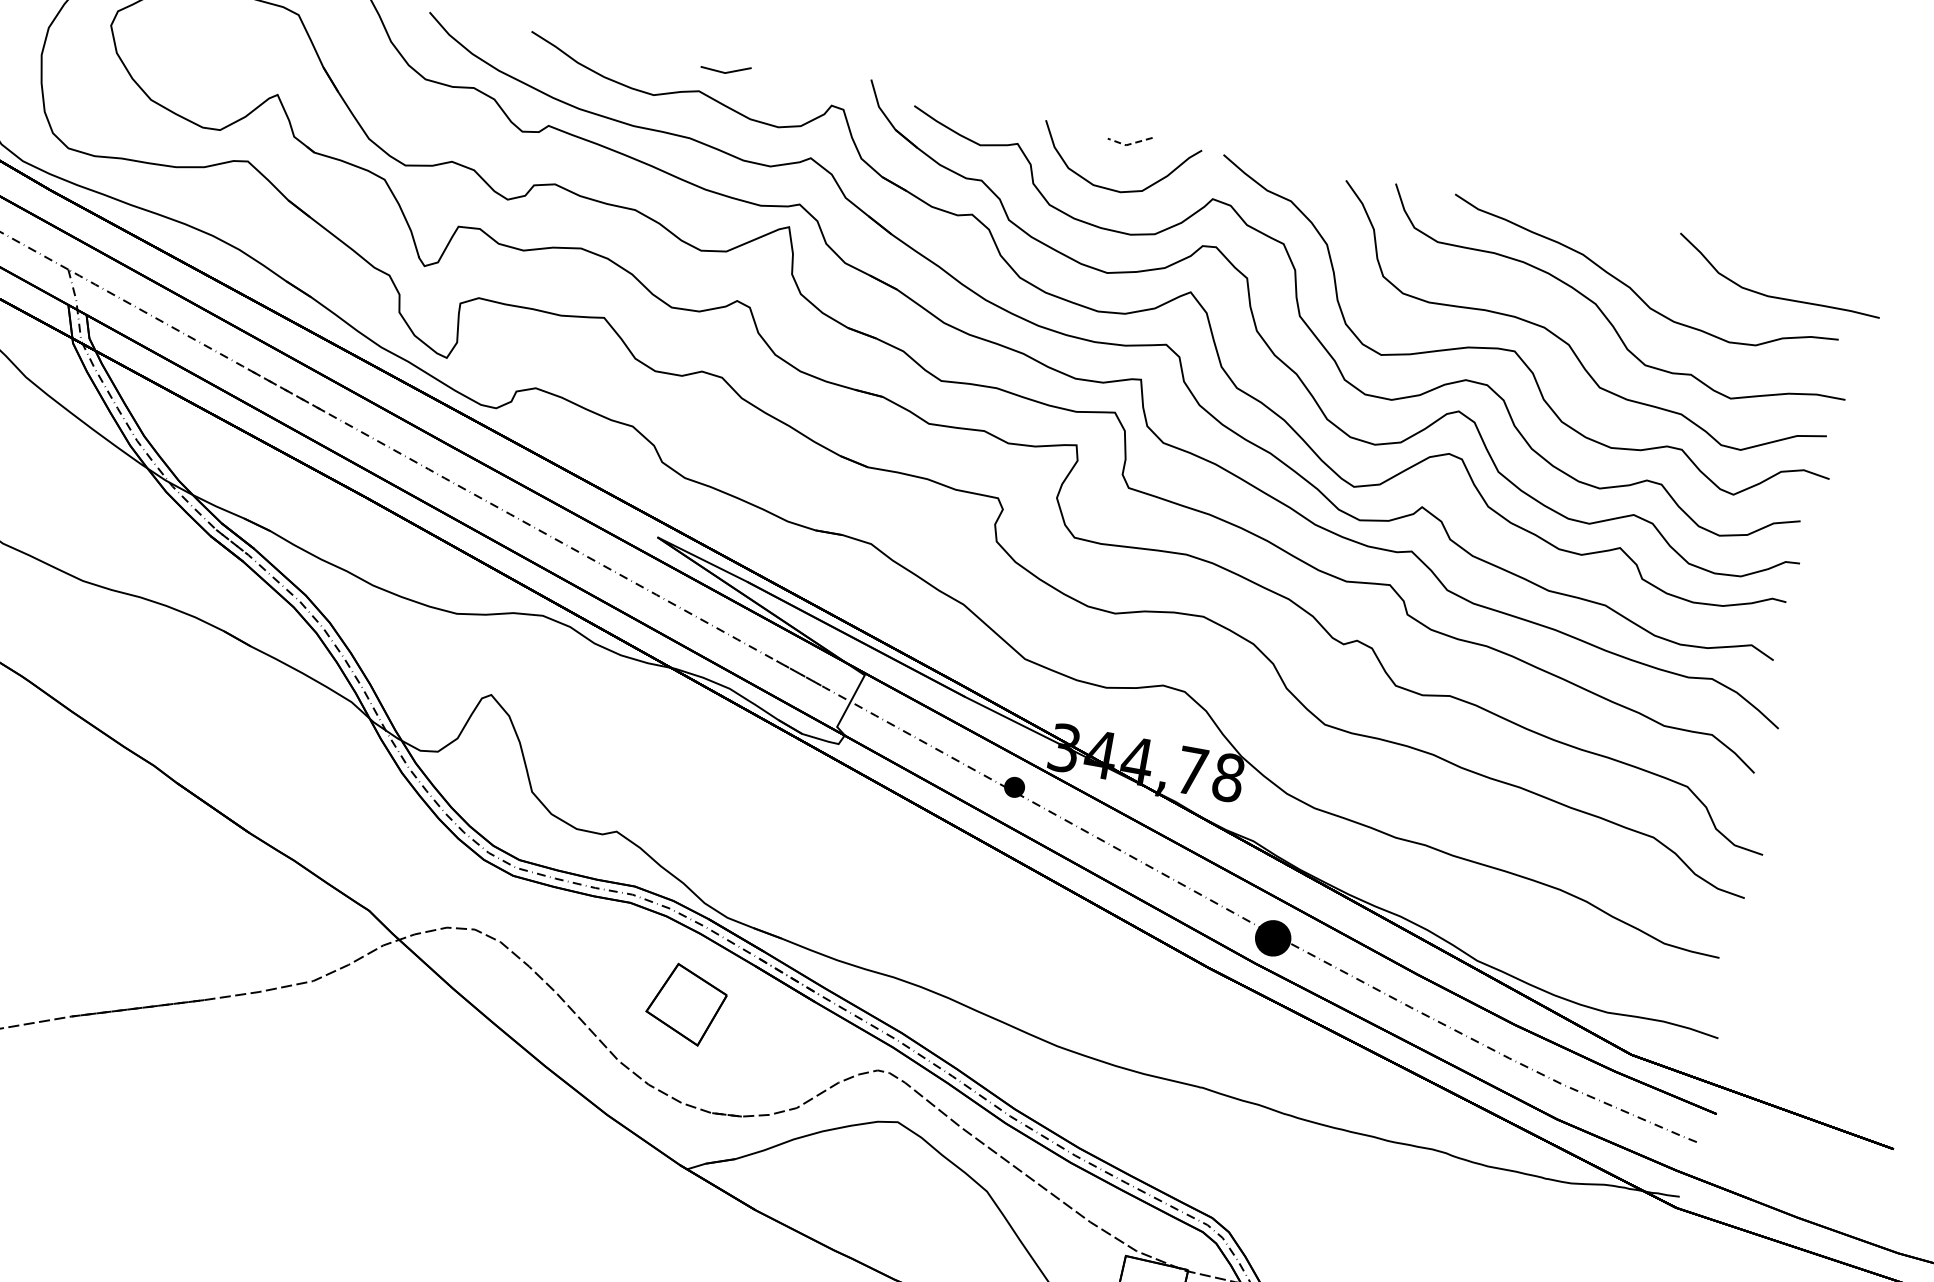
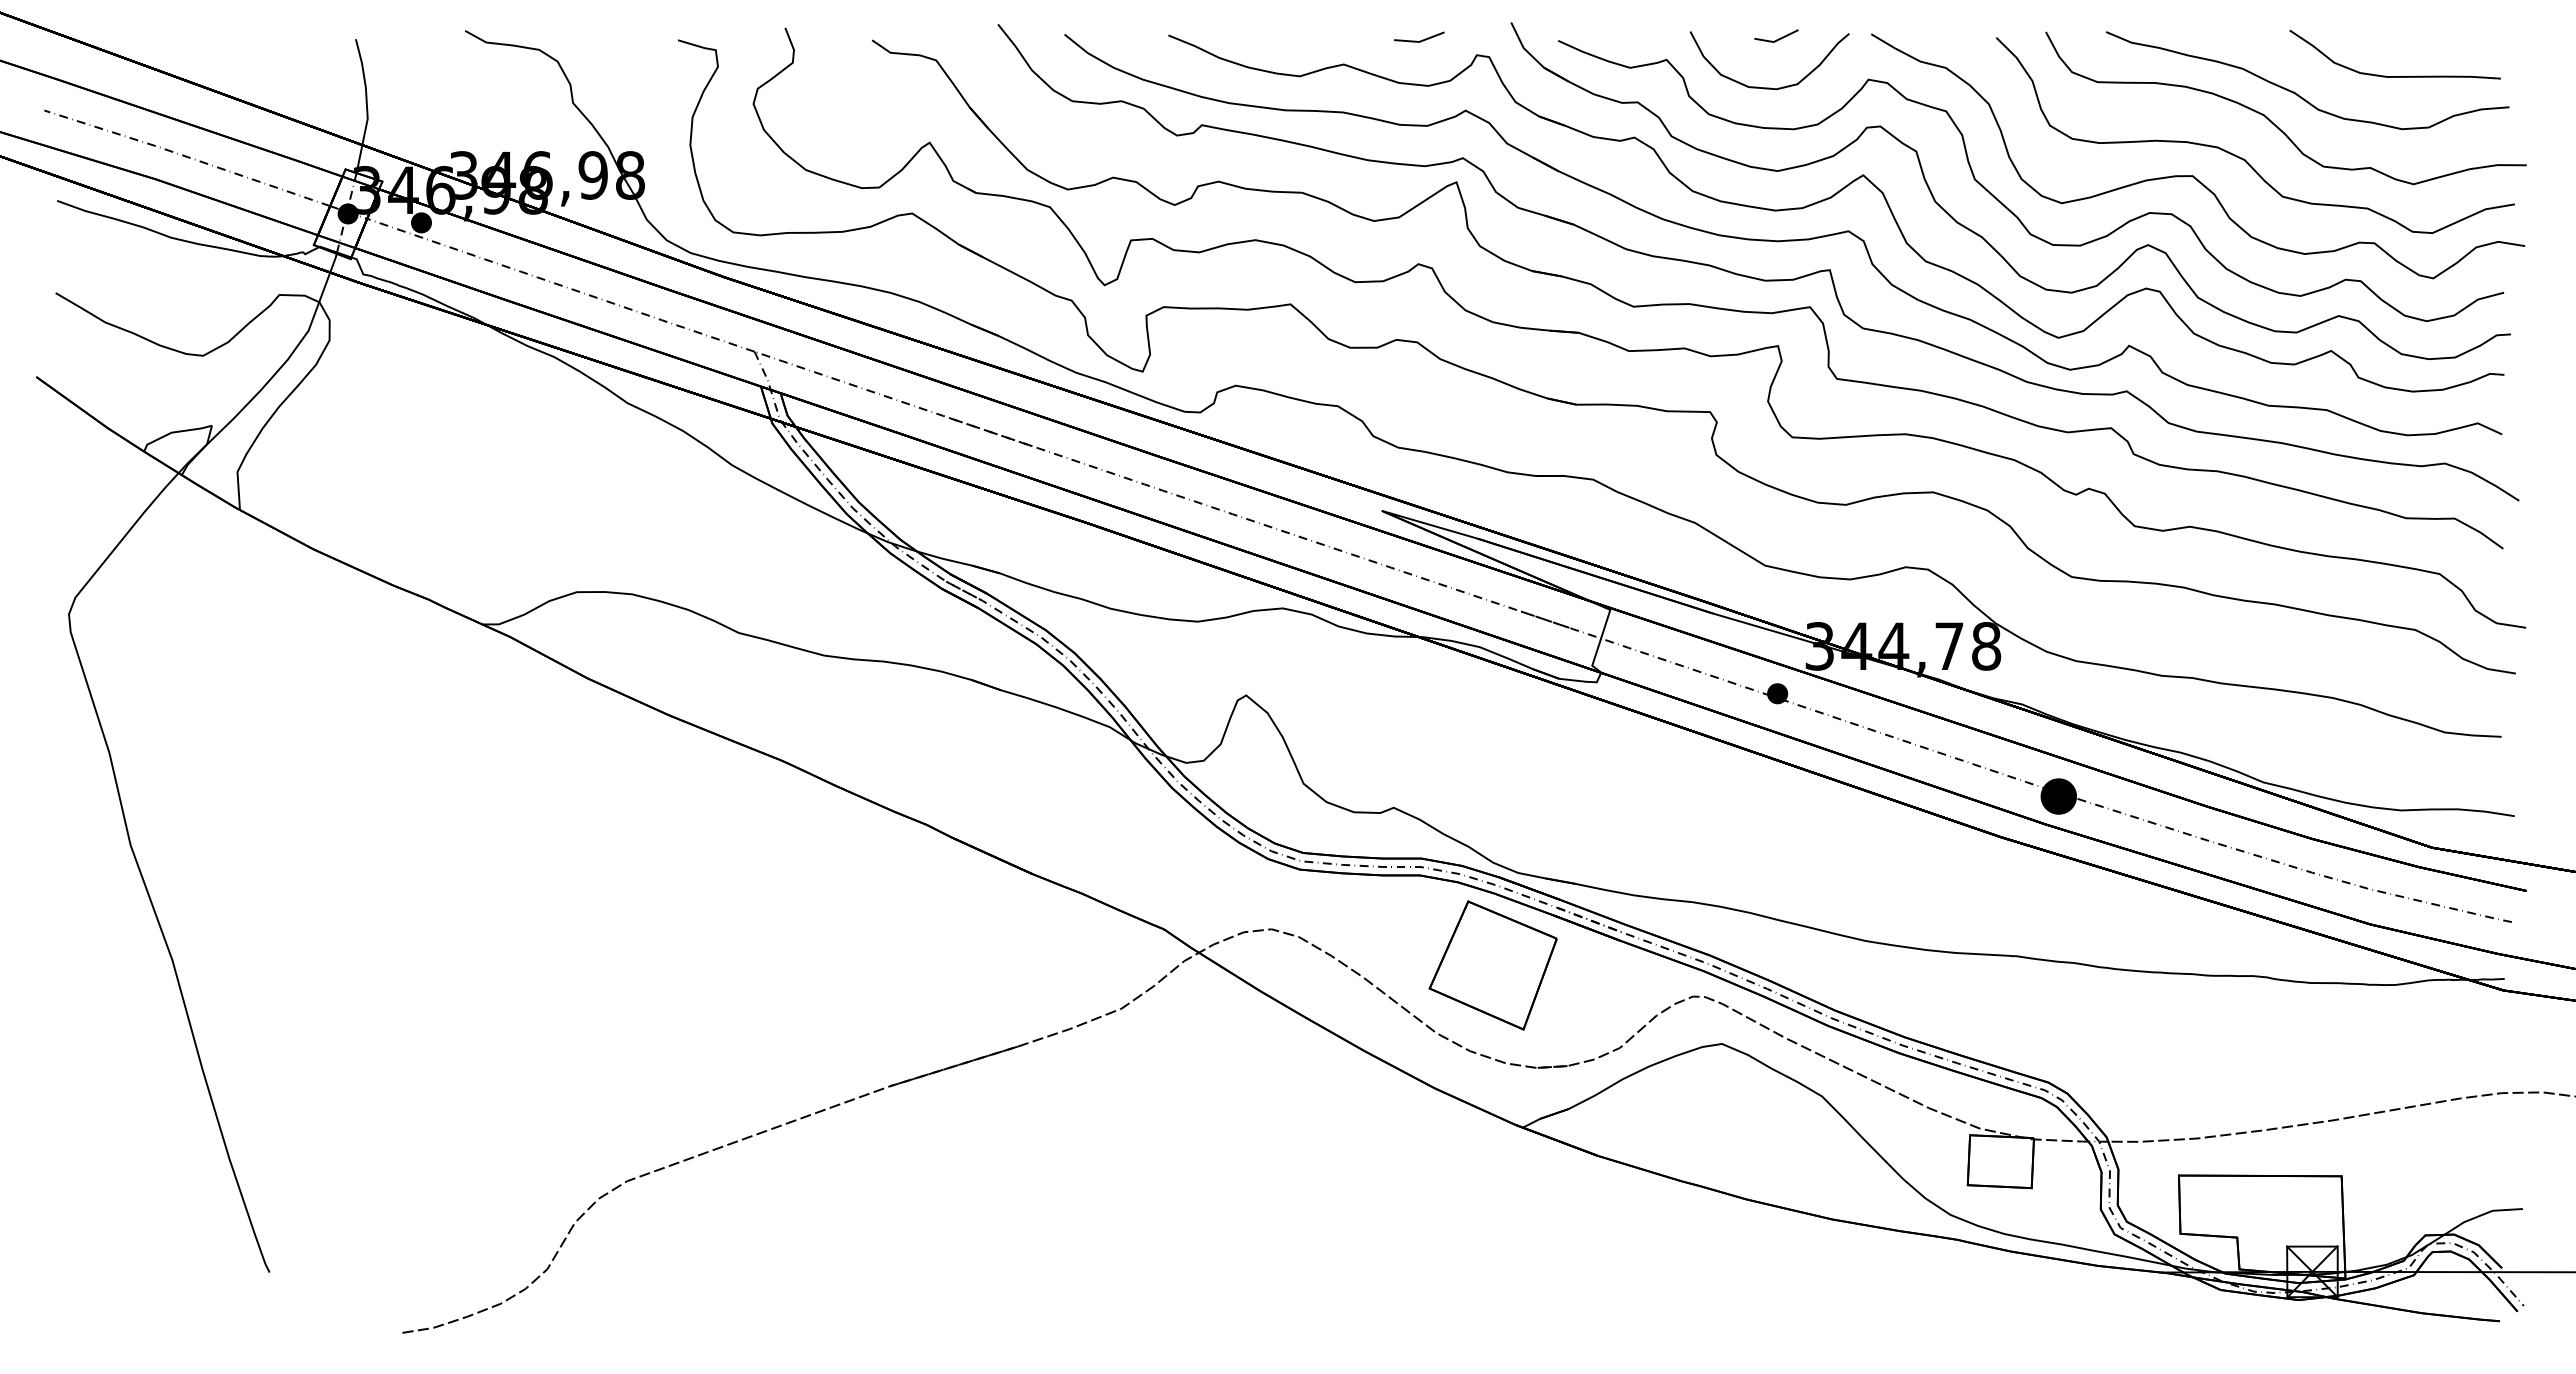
line: (725, 71) -> (1419, 40), moved
line: (1129, 144) -> (1776, 40), dashed -> solid
curve: (1775, 297) -> (2394, 76), moved
part: (685, 1004) -> (1492, 965), size x1.67

